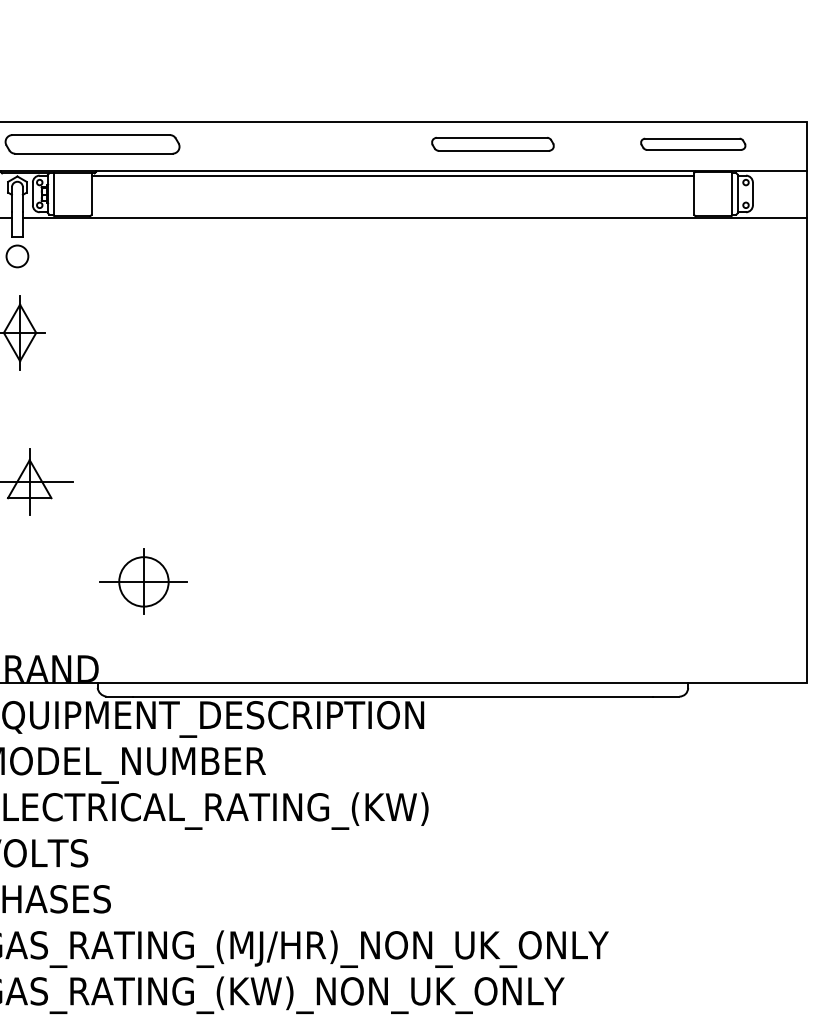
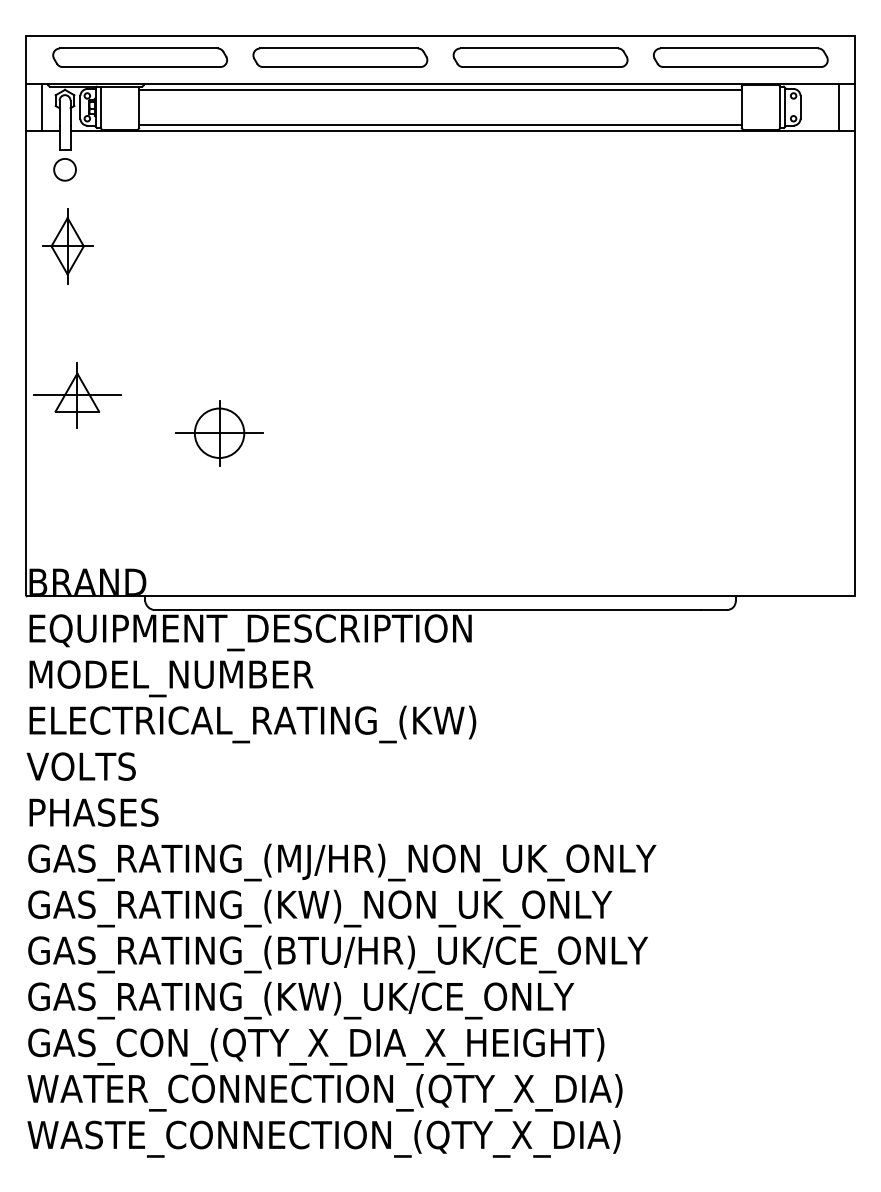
part: (292, 144) -> (340, 57), added
part: (492, 144) -> (540, 57), size x1.43
part: (692, 144) -> (740, 57), size x1.67
line: (791, 194) -> (839, 107), added
line: (392, 211) -> (440, 124), added
part: (143, 582) -> (219, 433), moved

